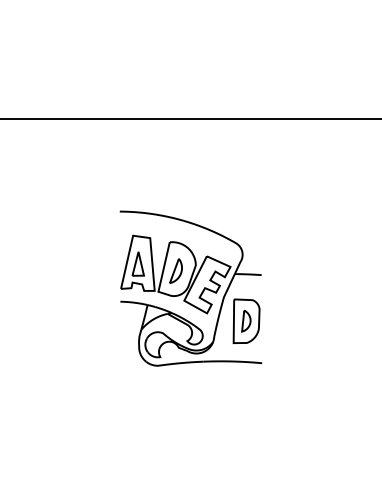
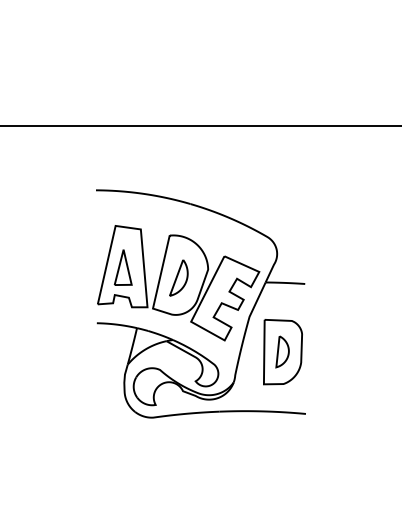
part: (190, 289) -> (200, 304), size x1.4

